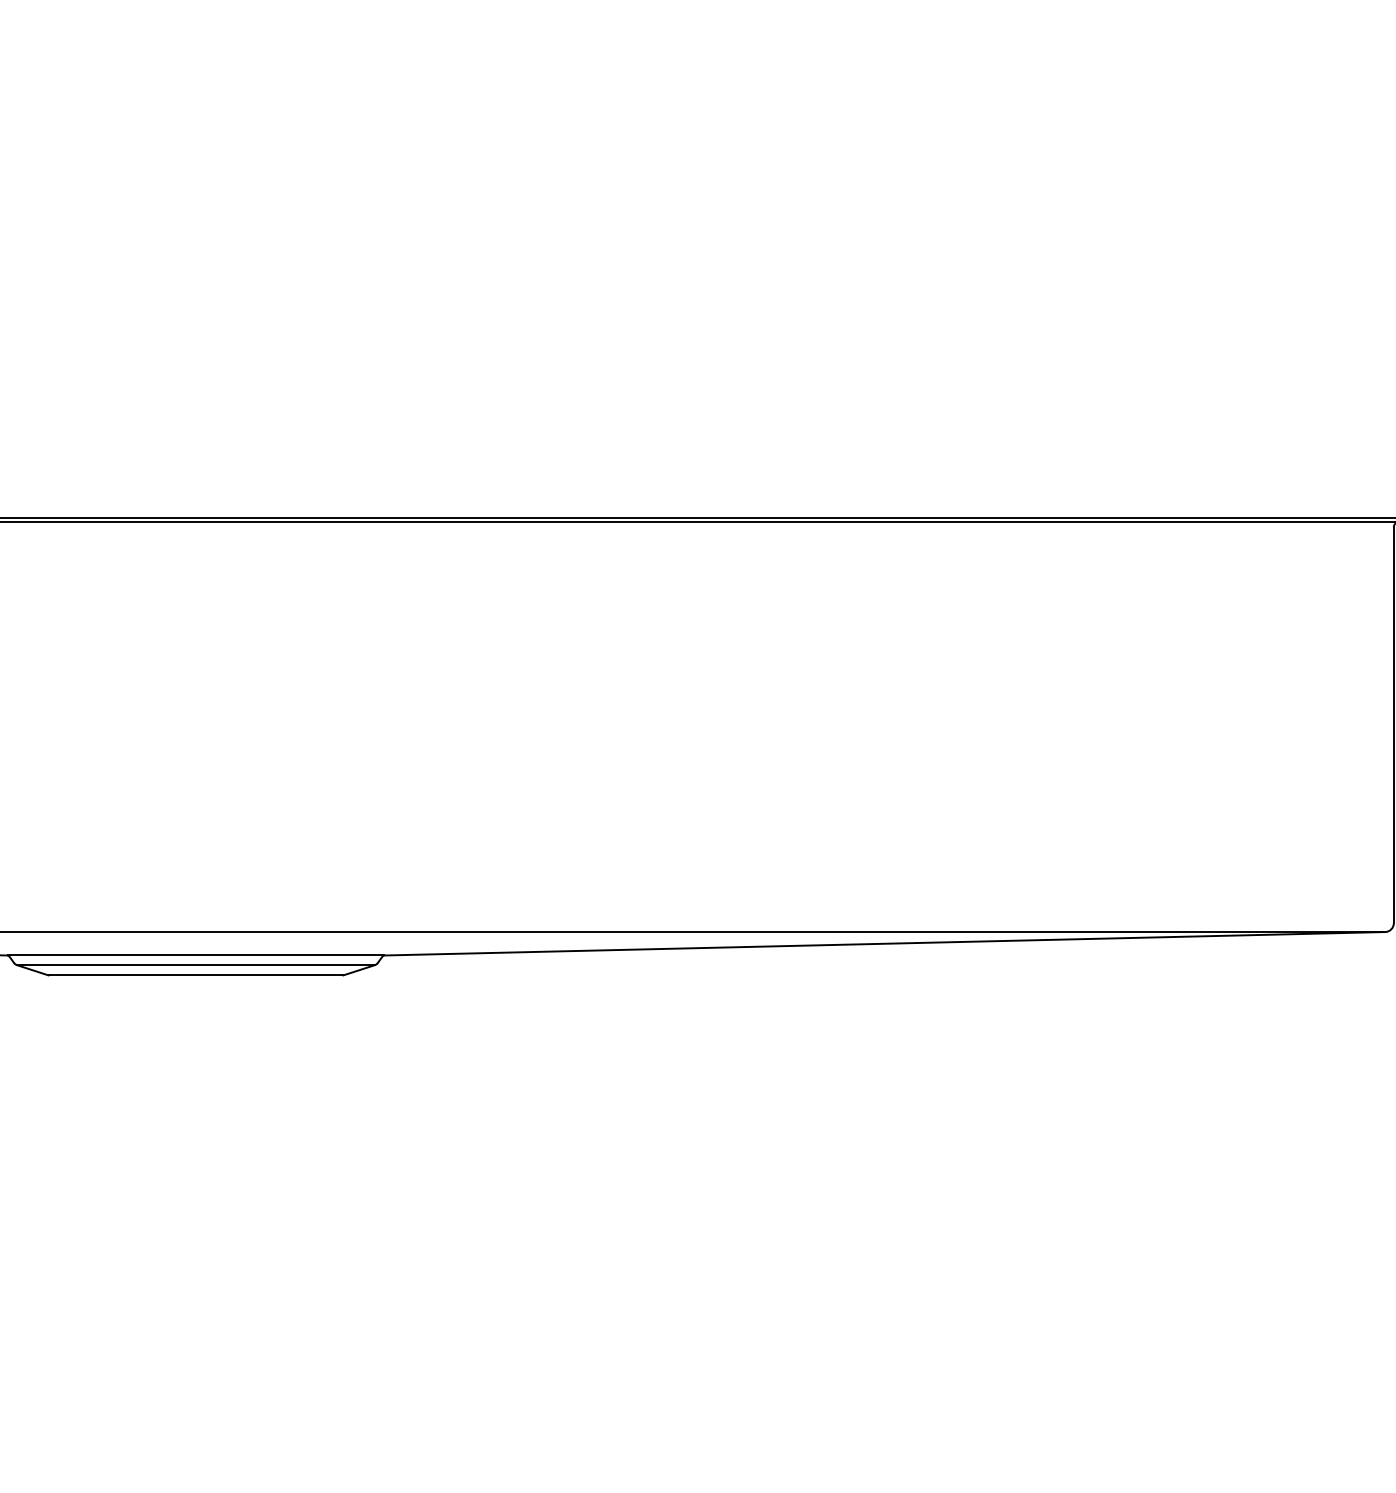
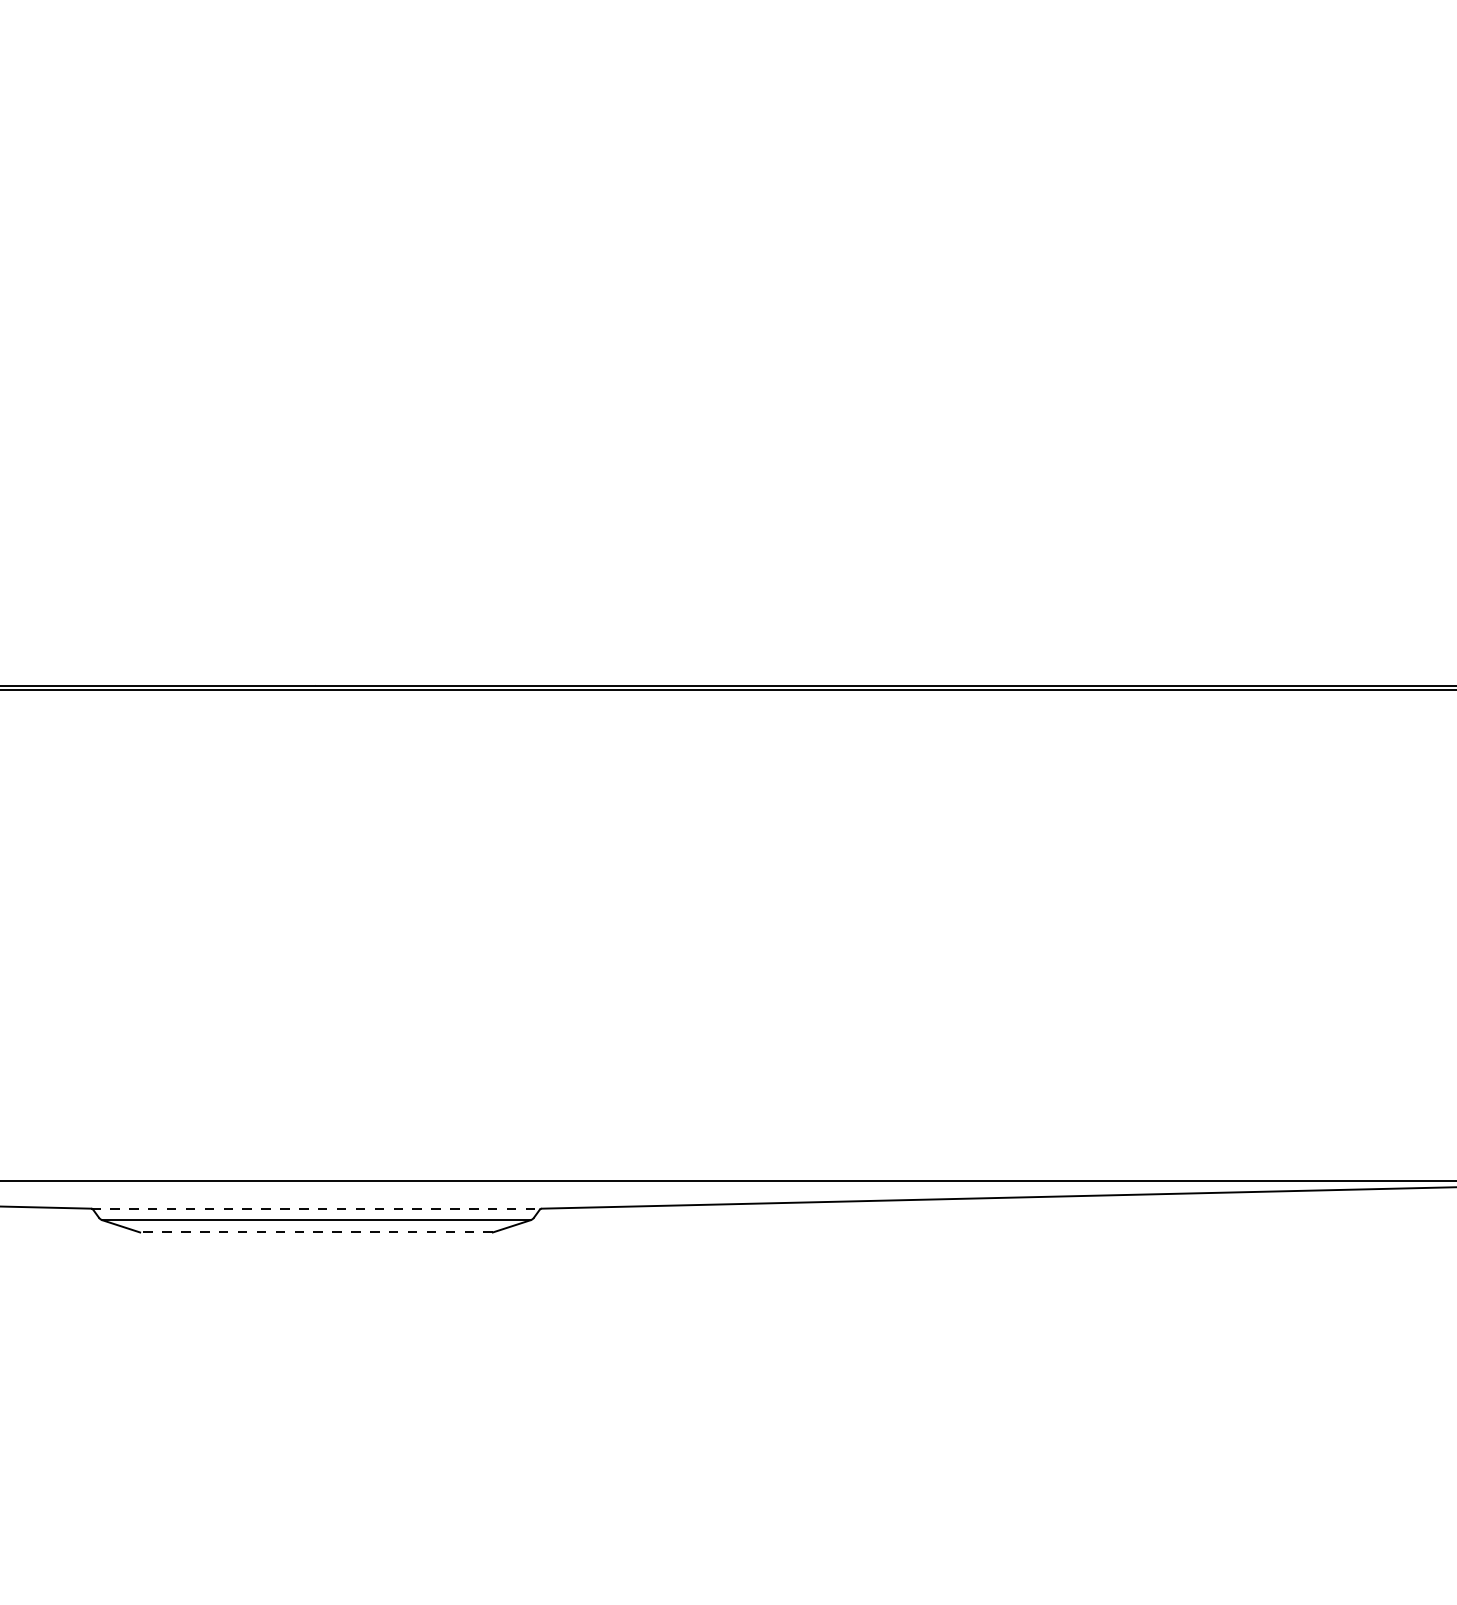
line: (196, 955) -> (317, 1208), solid -> dashed
line: (195, 975) -> (315, 1232), solid -> dashed

